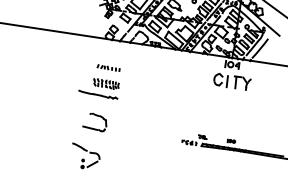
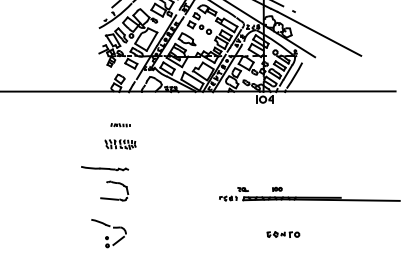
part: (108, 67) -> (120, 124), size x0.7
part: (232, 81) -> (267, 119), removed
part: (98, 94) -> (105, 168), moved

